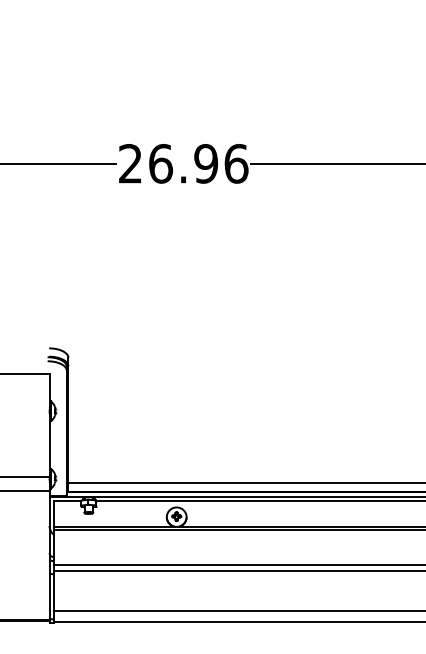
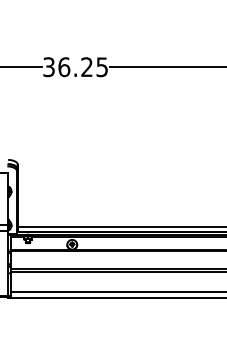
text: (183, 164) -> (75, 67), 26.96 -> 36.25

